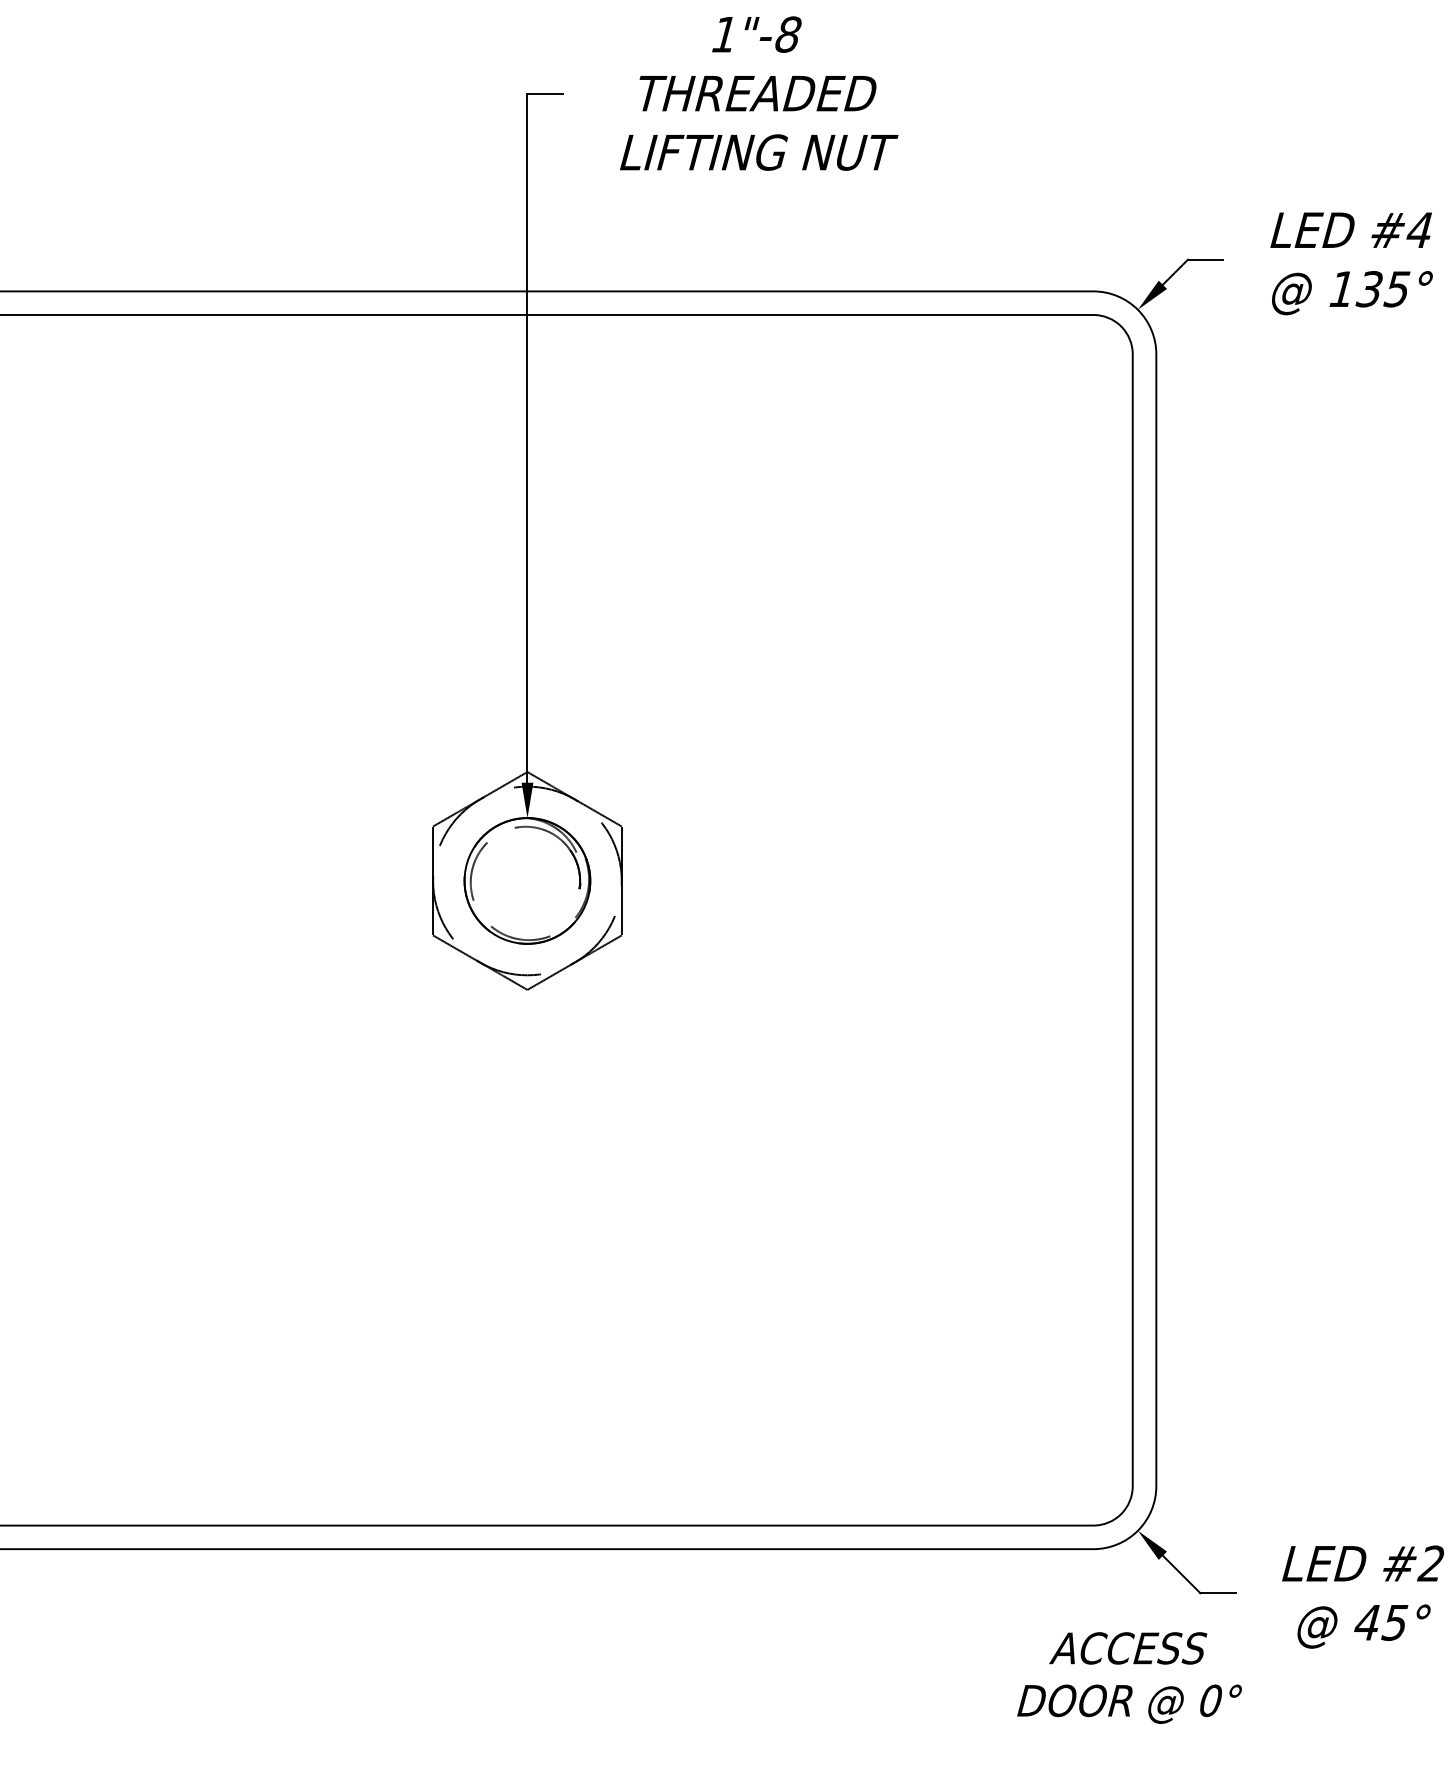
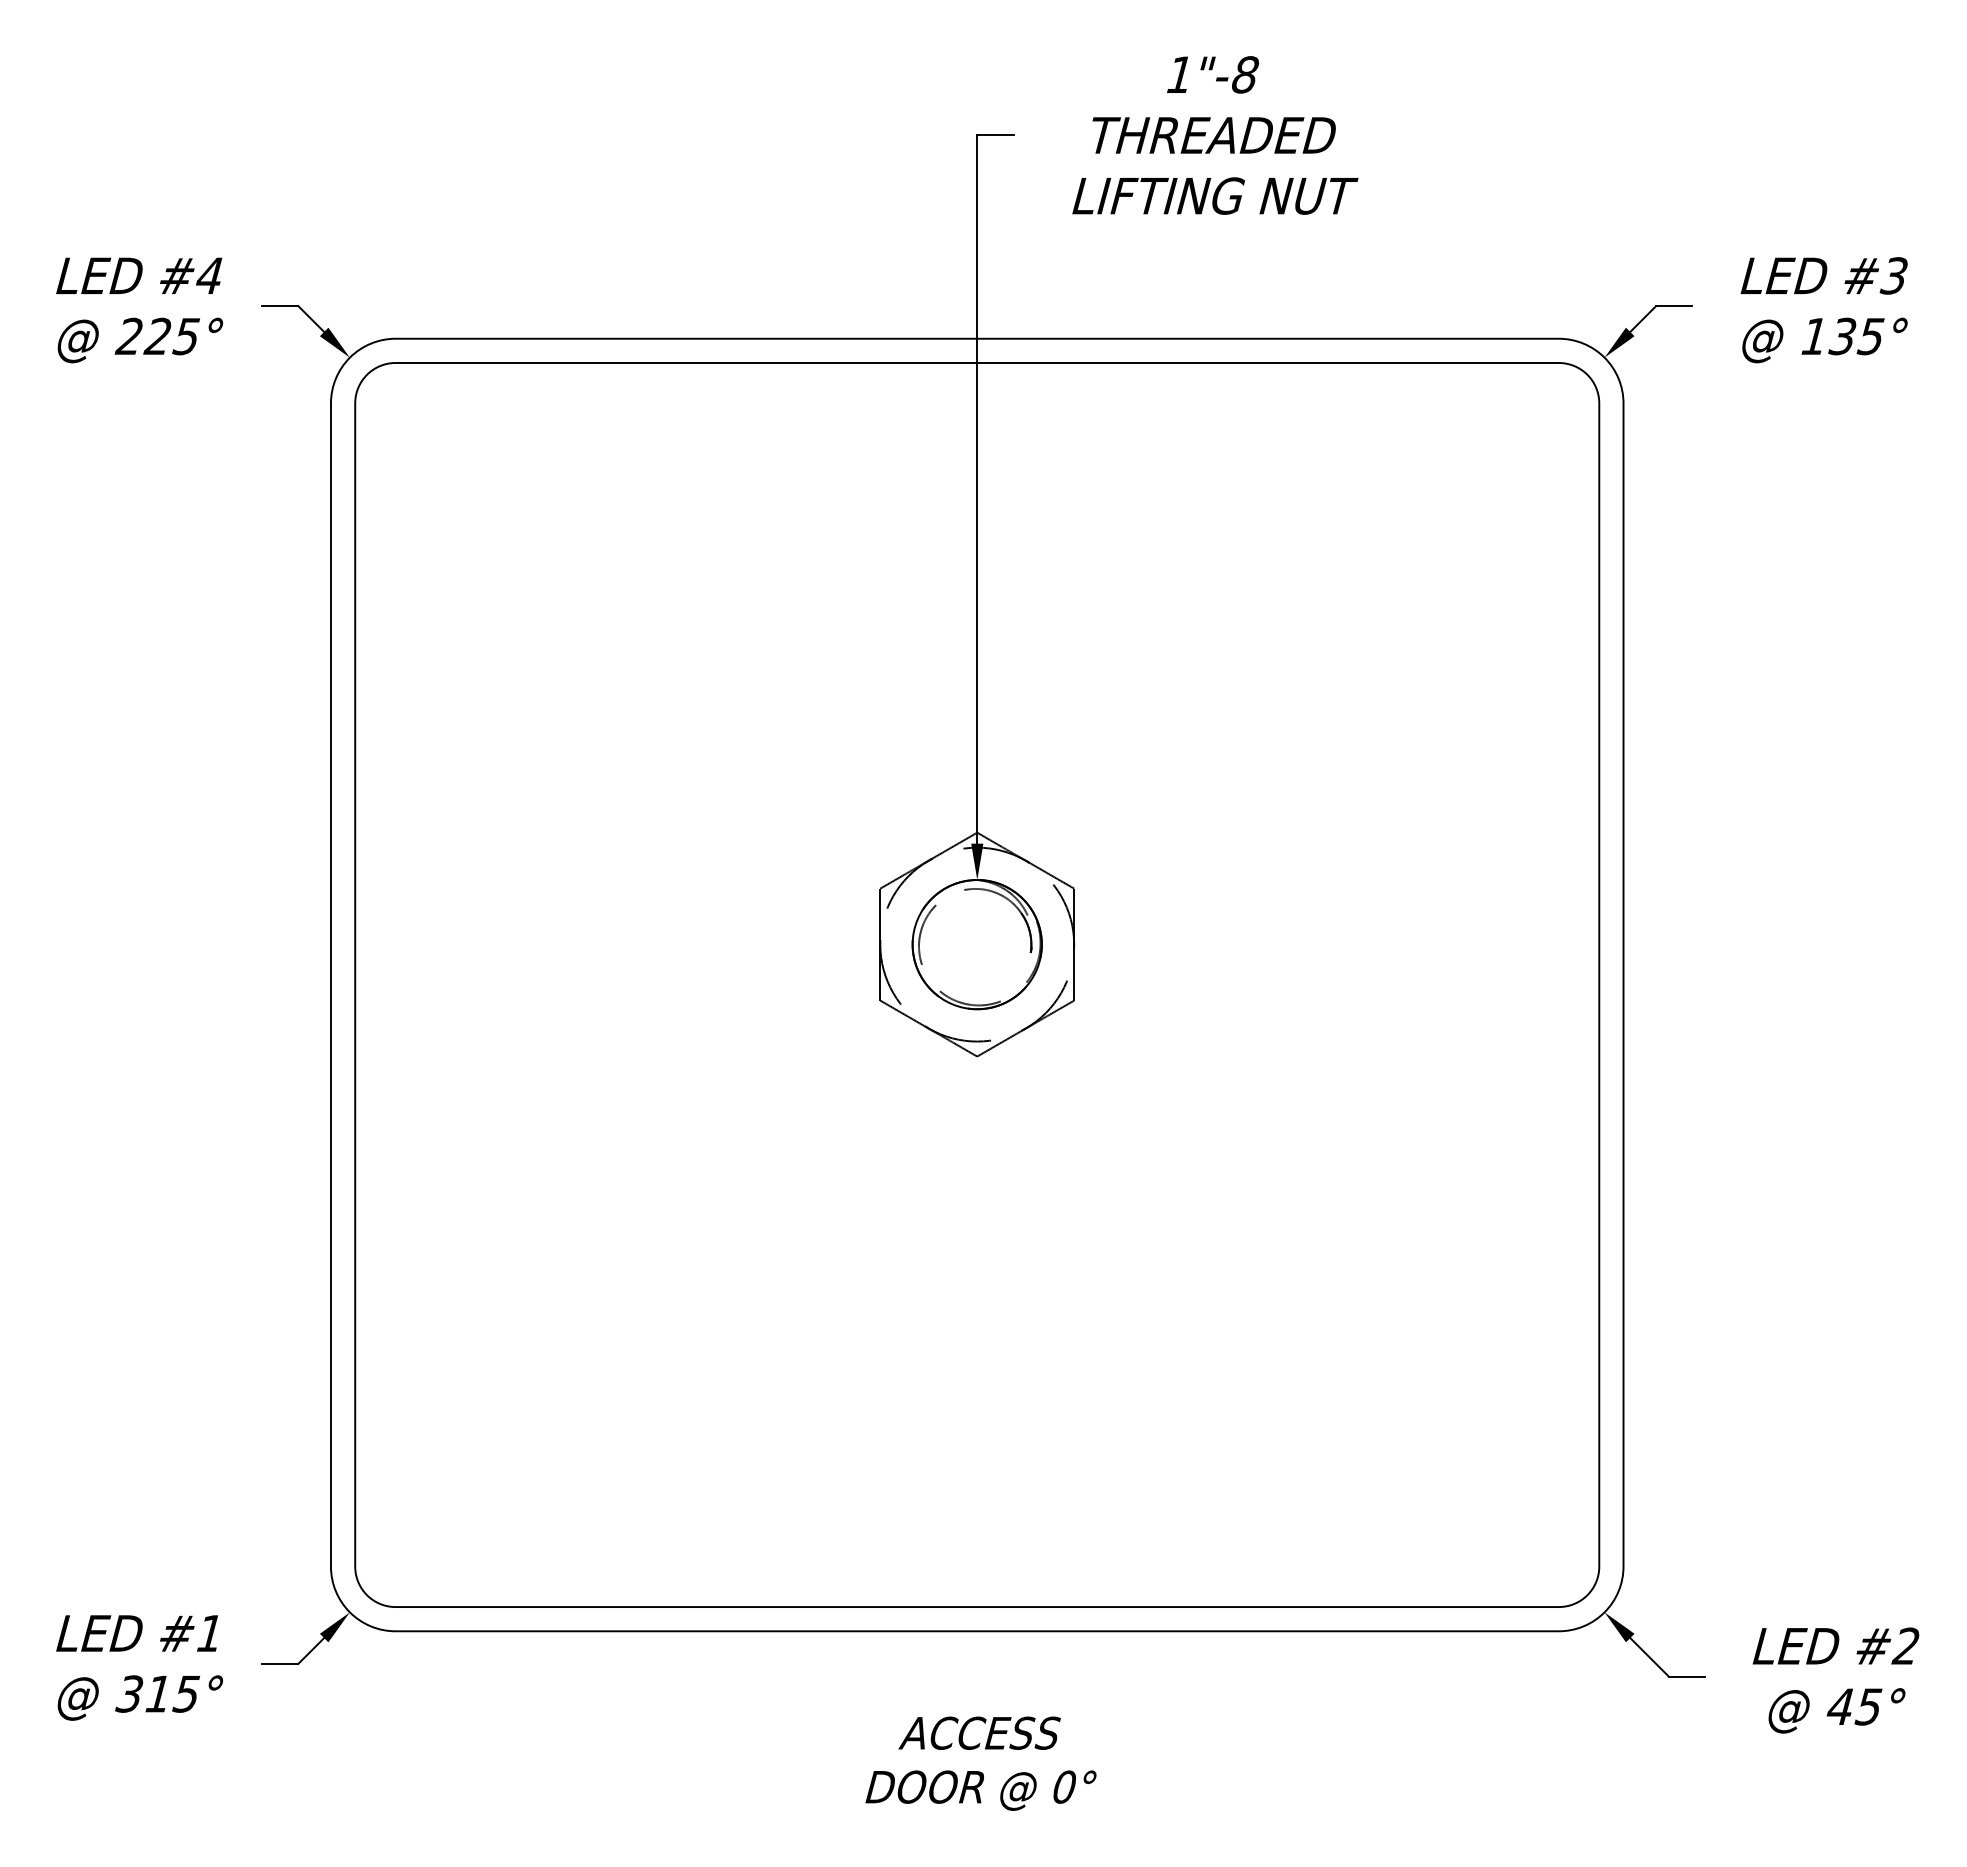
text: (1419, 229) -> (1893, 275), #4 -> #3
text: (1129, 1677) -> (980, 1763), moved

